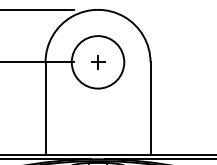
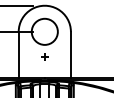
part: (97, 61) -> (44, 56), moved

